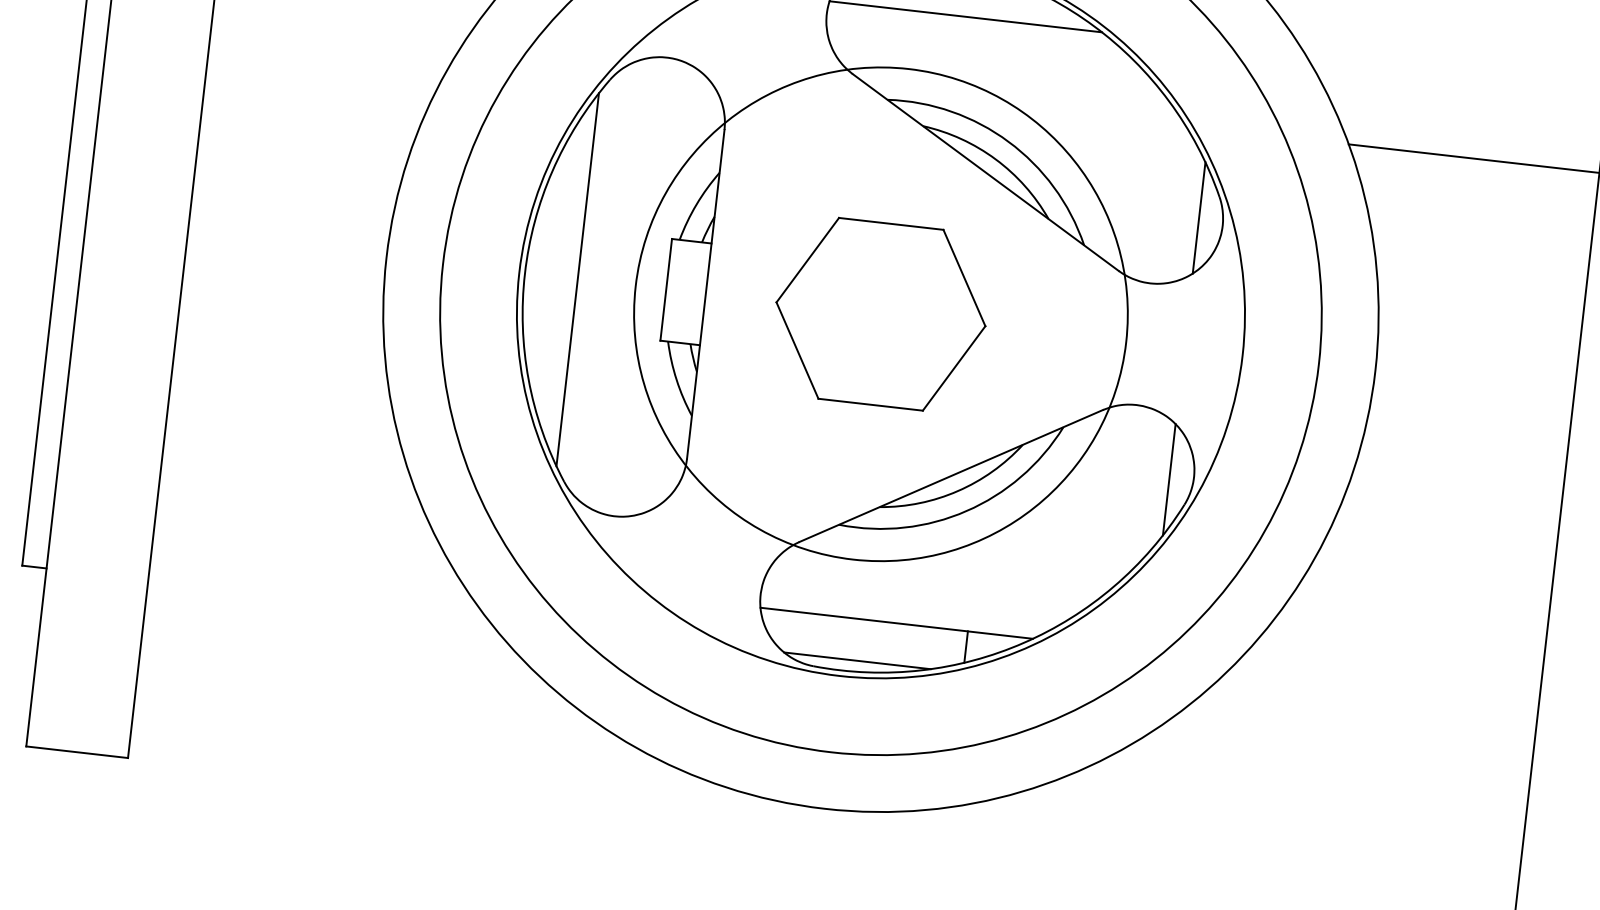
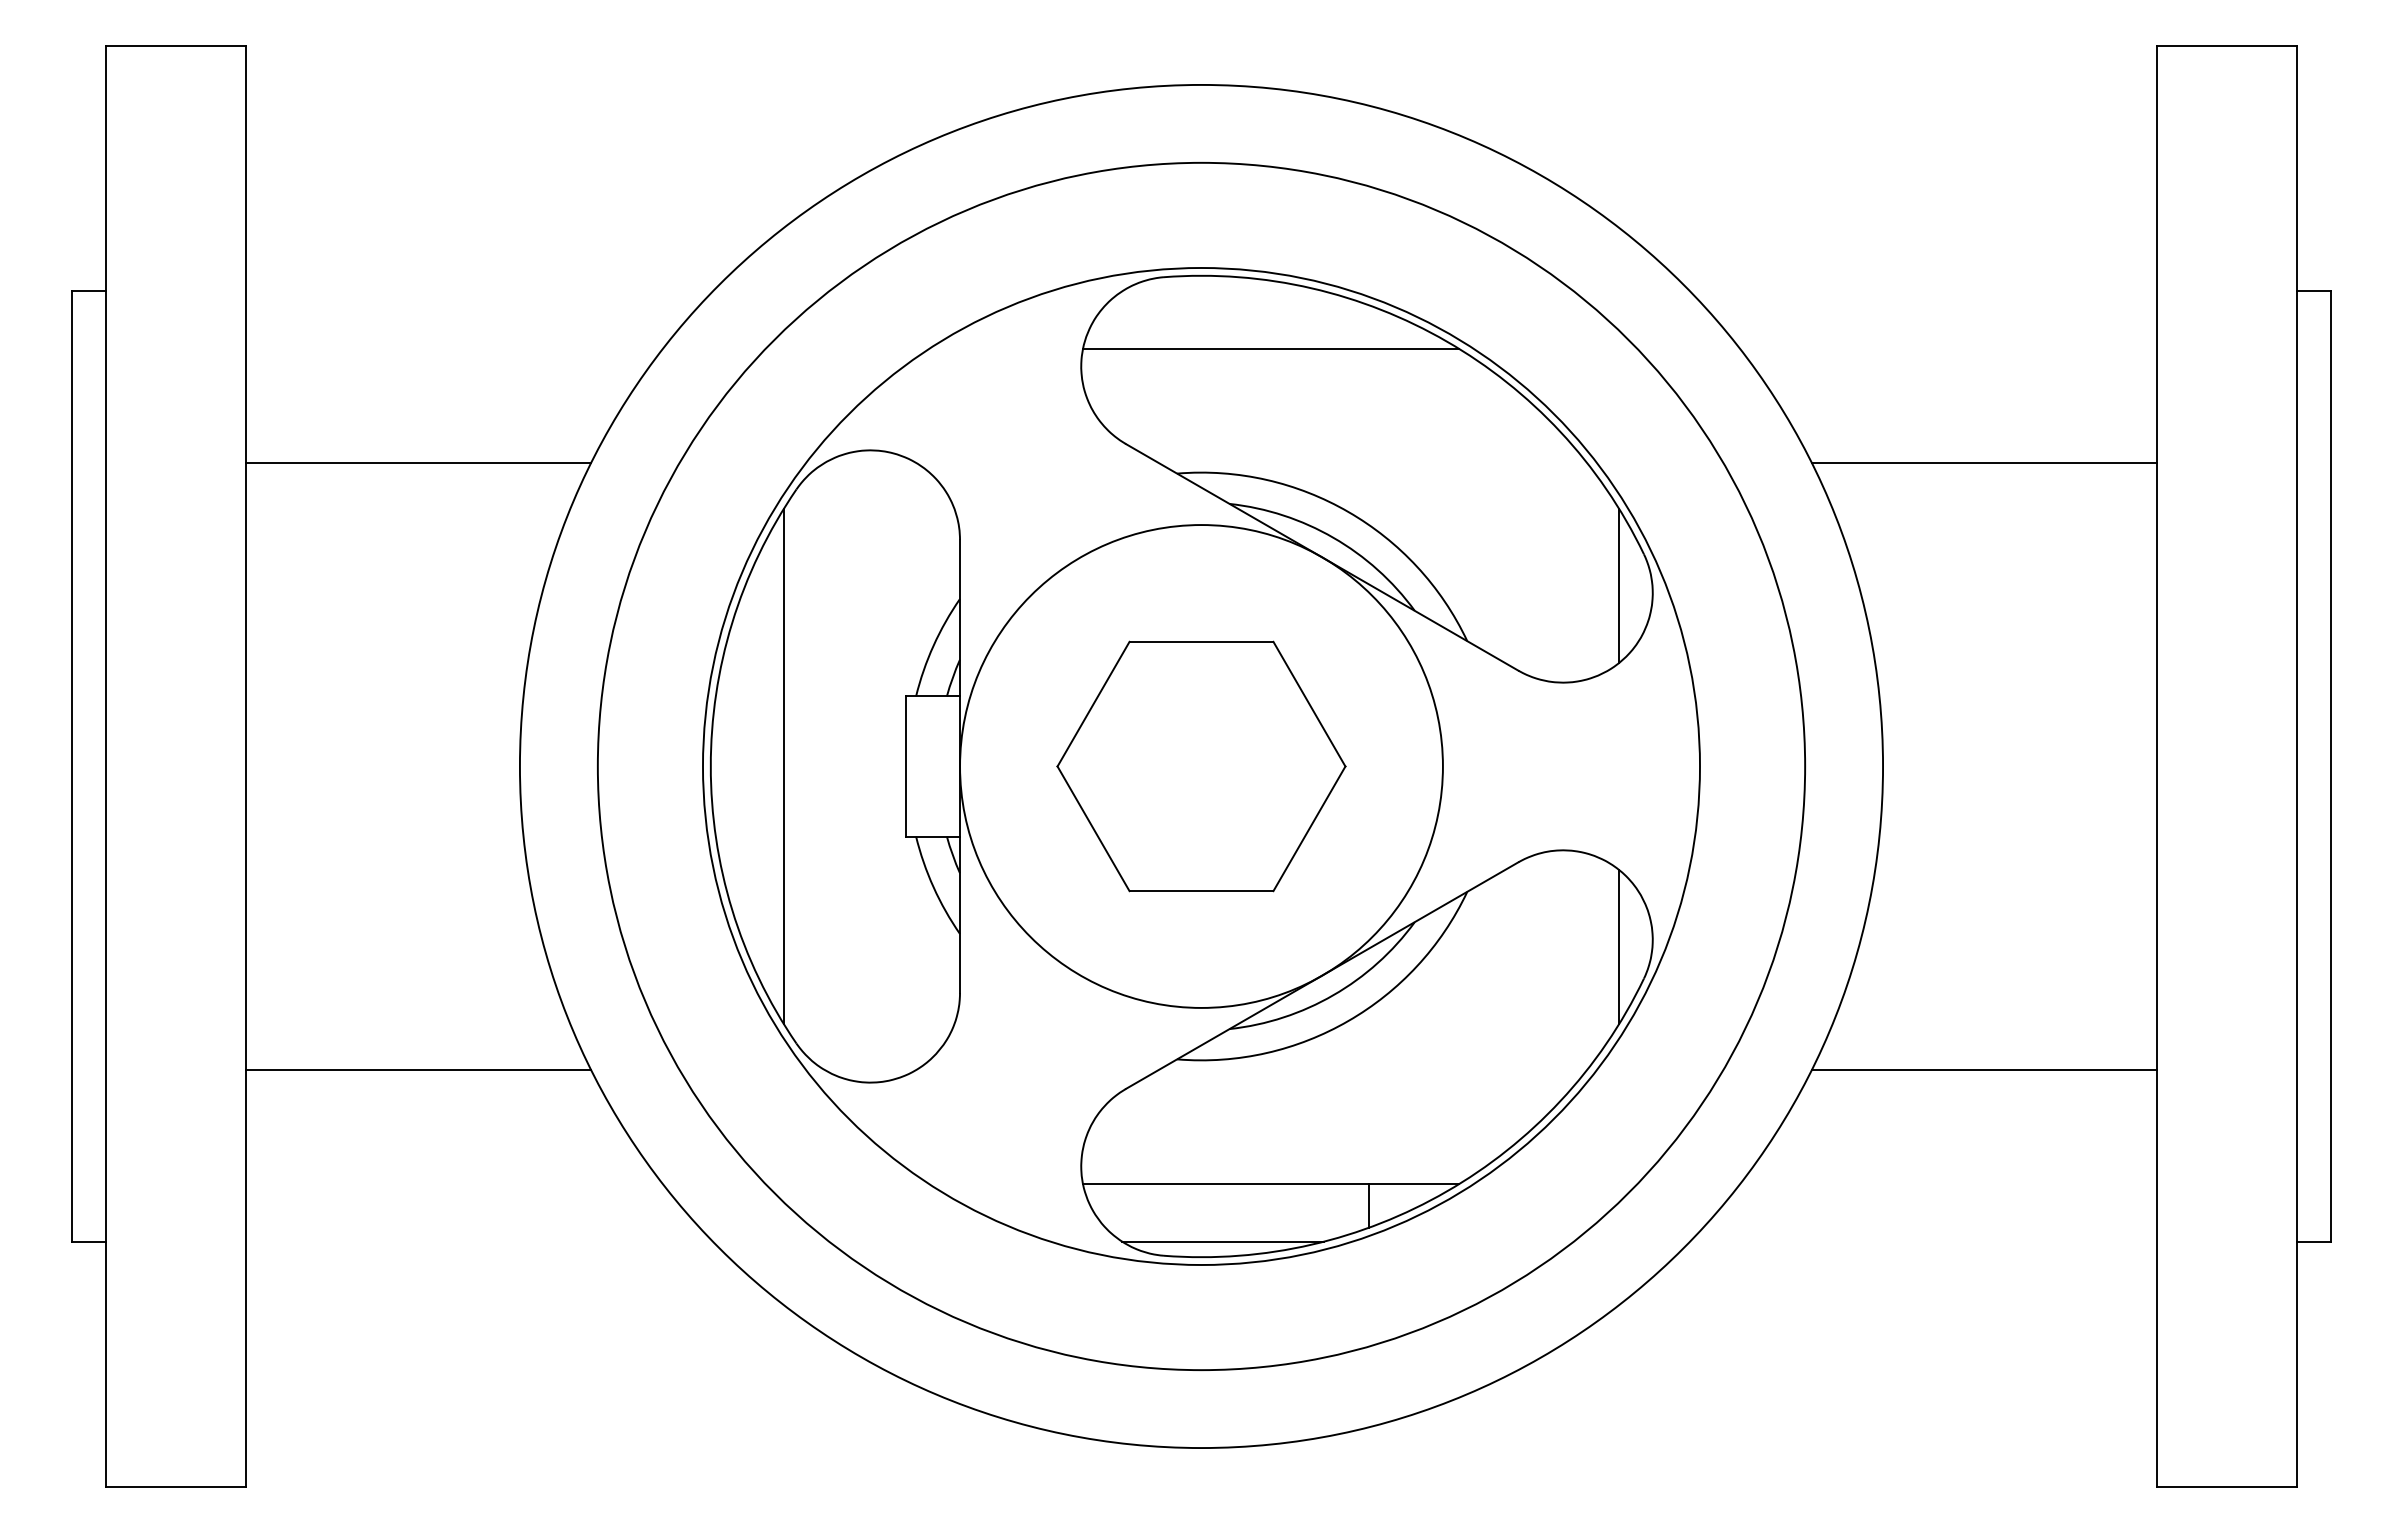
line: (338, 29) -> (418, 462), added
circle: (880, 314) -> (1201, 766), size x0.71
line: (287, 470) -> (418, 1070), added
line: (1423, 599) -> (1984, 1070), added

